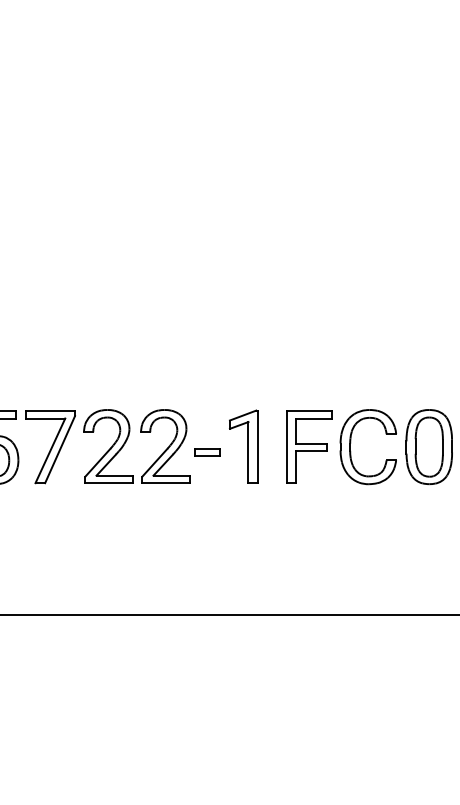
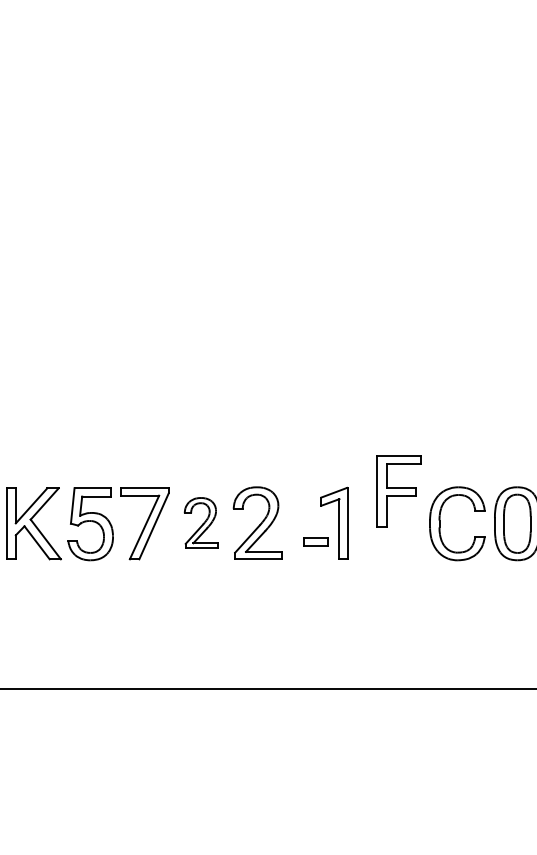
part: (108, 445) -> (201, 522), size x0.7
part: (308, 446) -> (398, 491), moved
part: (206, 451) -> (315, 541), moved

